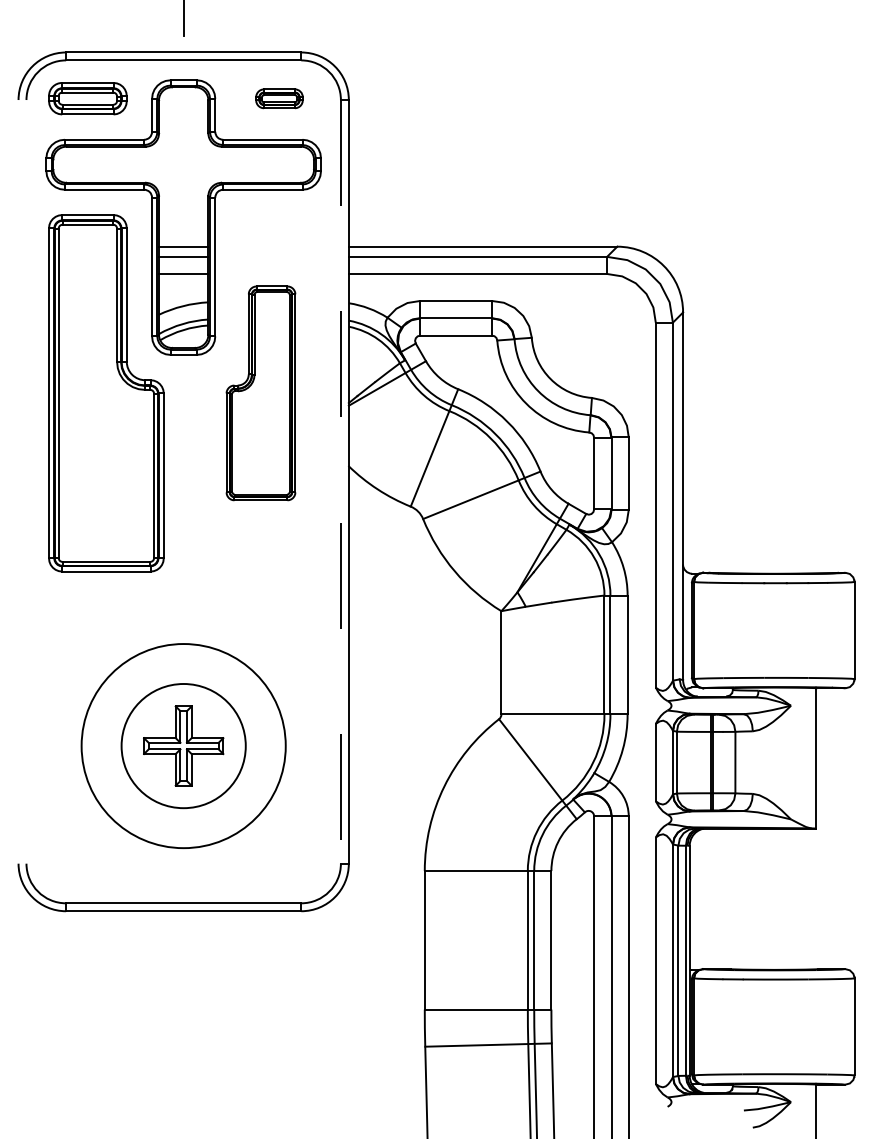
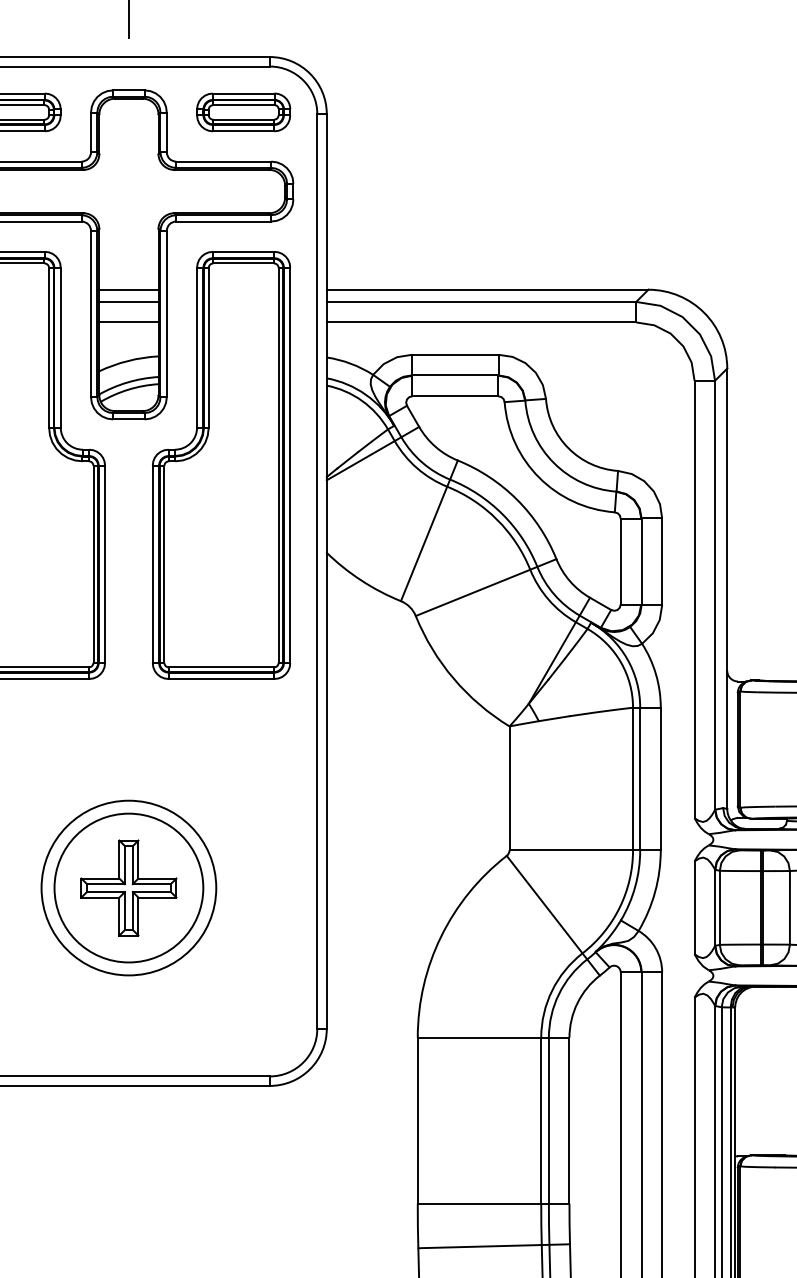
part: (279, 98) -> (243, 112), size x1.67
part: (260, 393) -> (220, 465), size x1.67
line: (340, 481) -> (316, 571), dashed -> solid
circle: (183, 746) -> (128, 888), size x0.71

